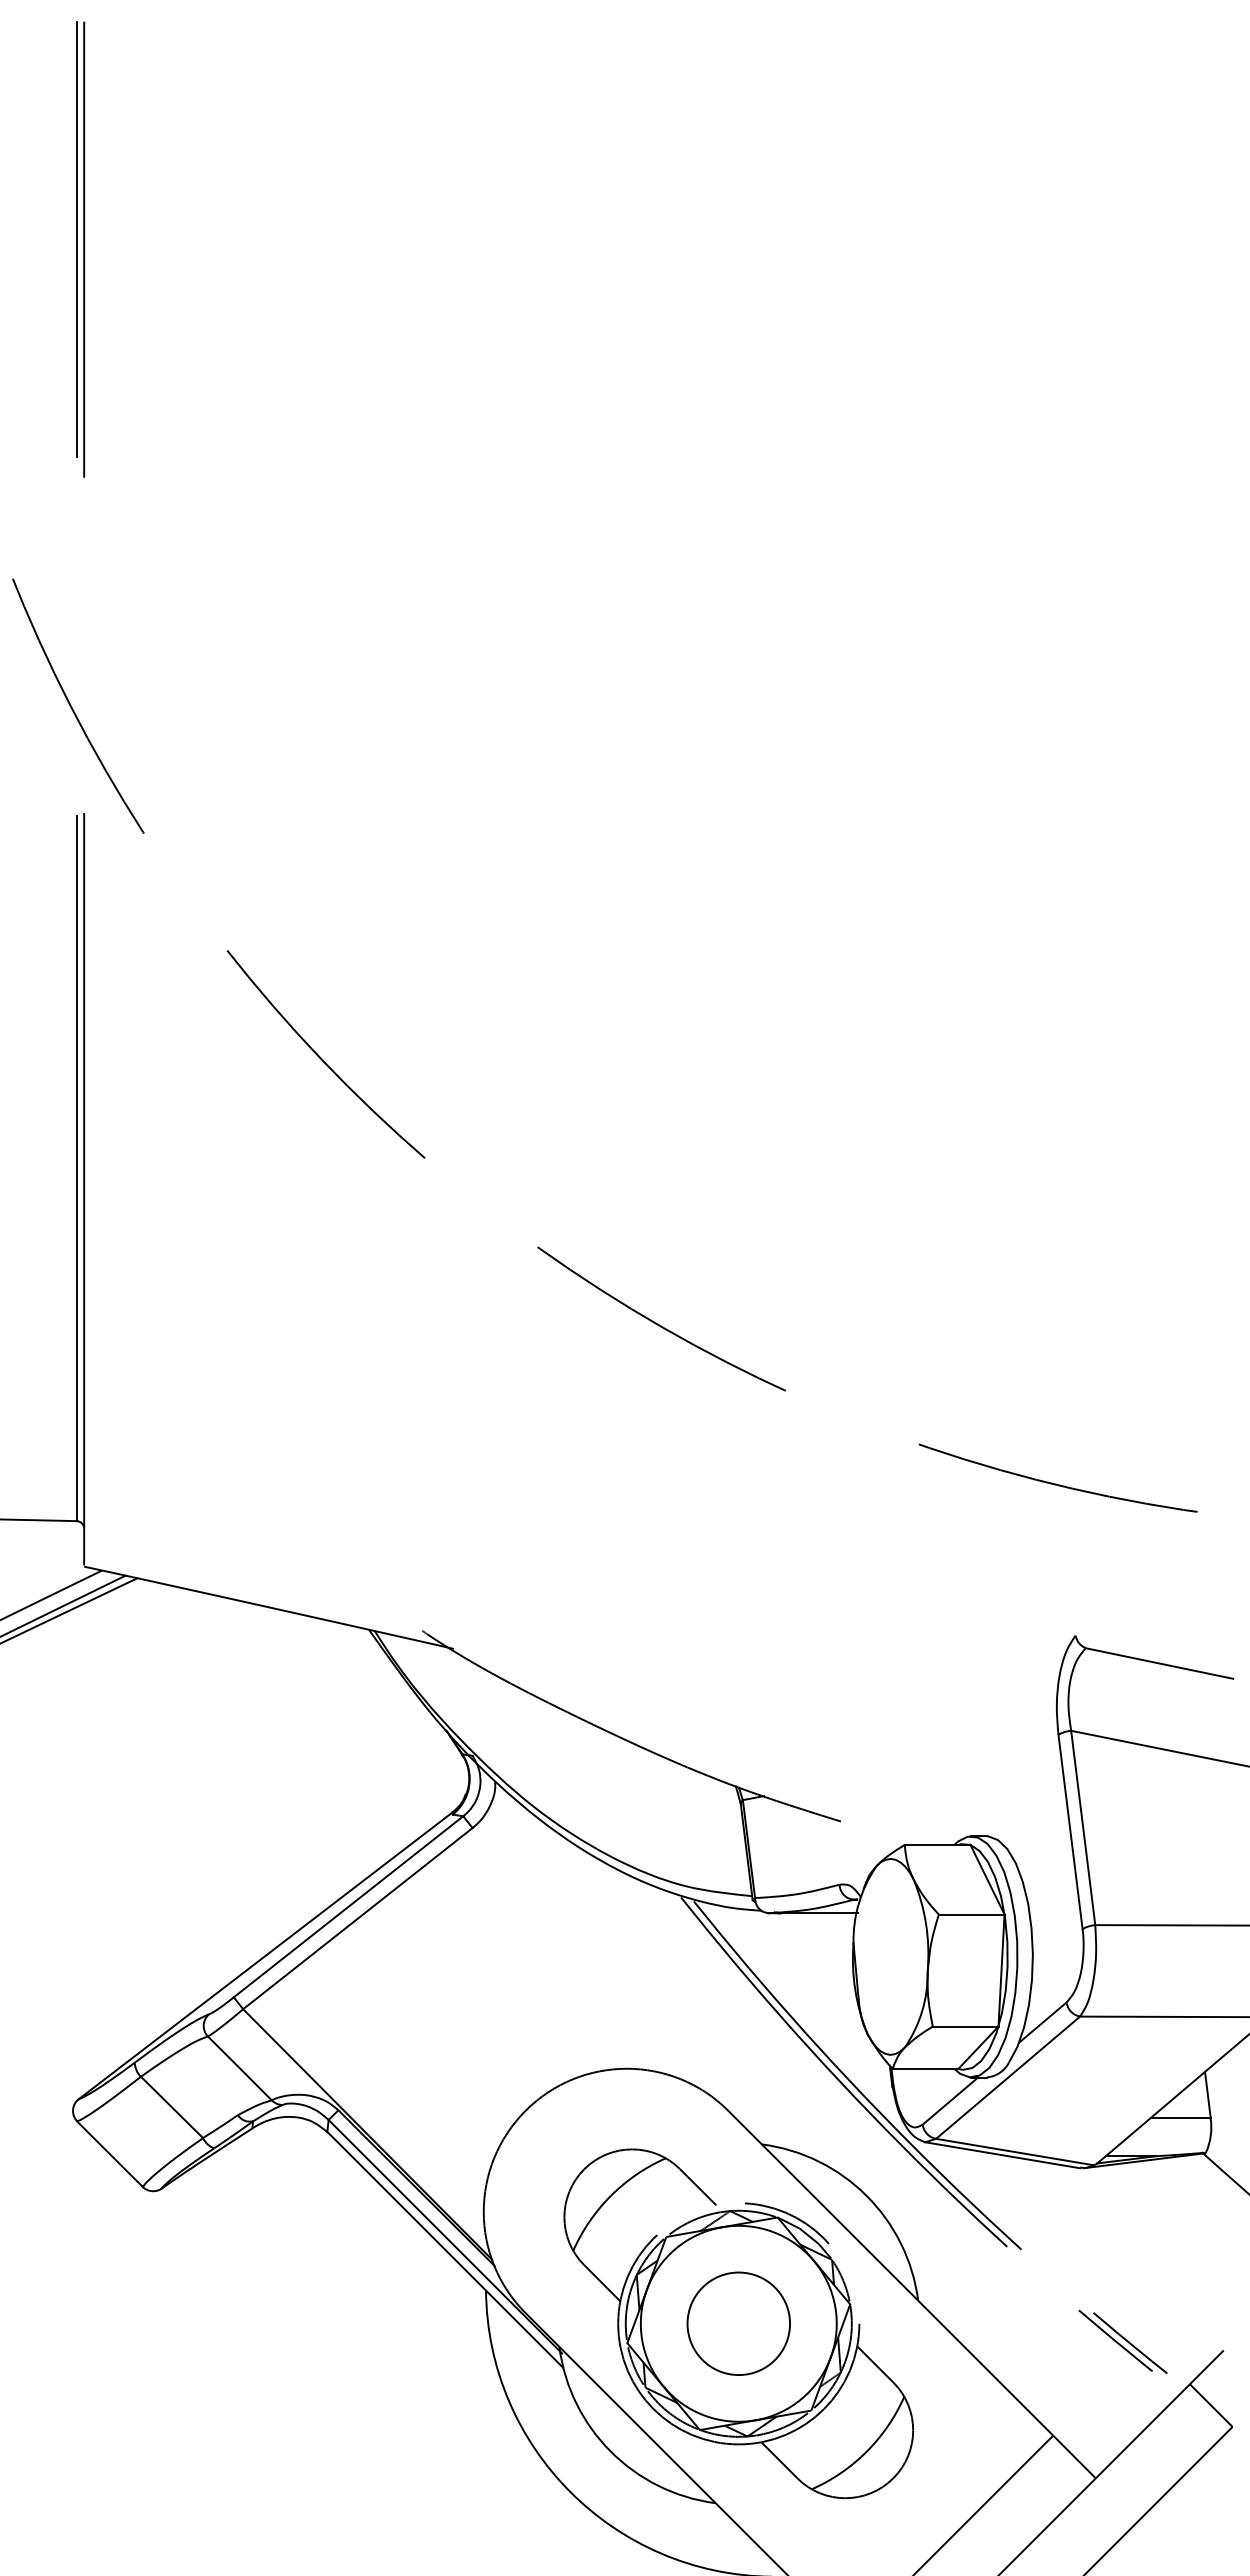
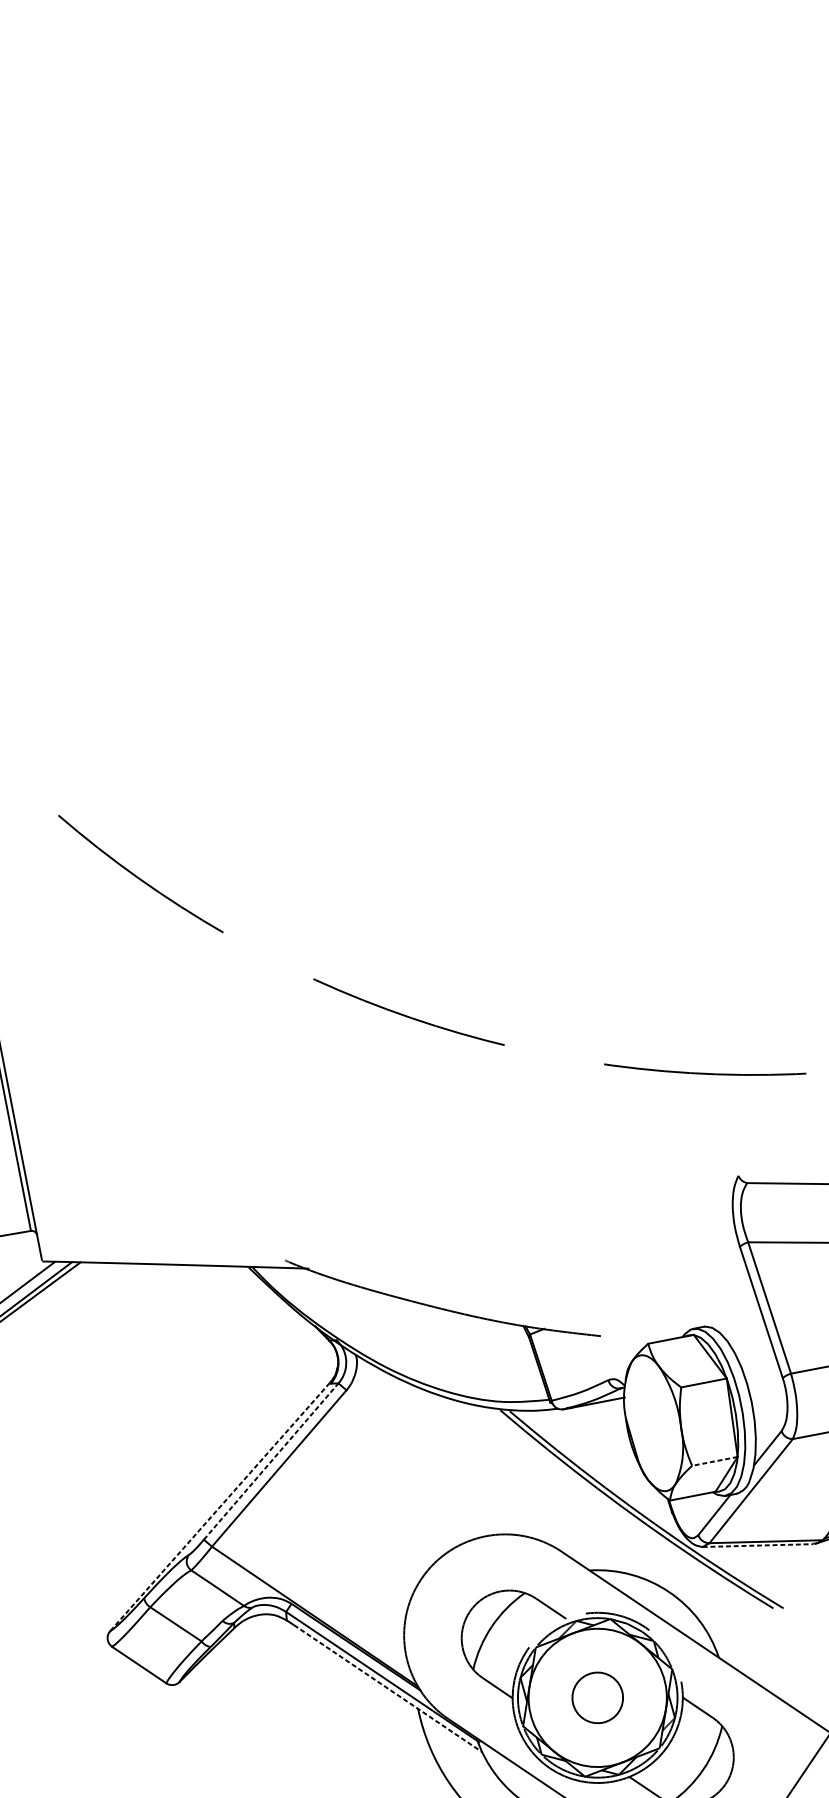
line: (348, 1906) -> (271, 1461), solid -> dashed
line: (266, 1955) -> (220, 1506), solid -> dashed
line: (965, 2026) -> (714, 1461), solid -> dashed
line: (1003, 2155) -> (758, 1545), solid -> dashed
line: (449, 2254) -> (387, 1688), solid -> dashed
circle: (738, 2323) -> (597, 1697), size x0.7

